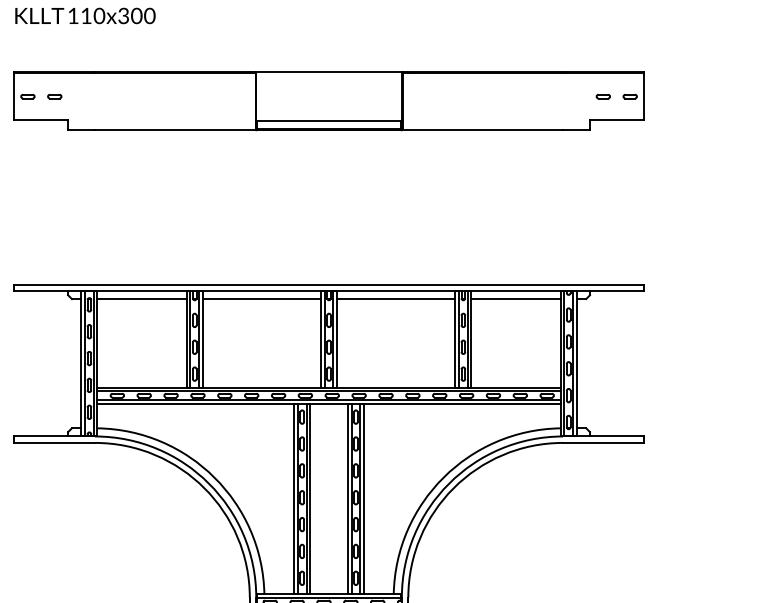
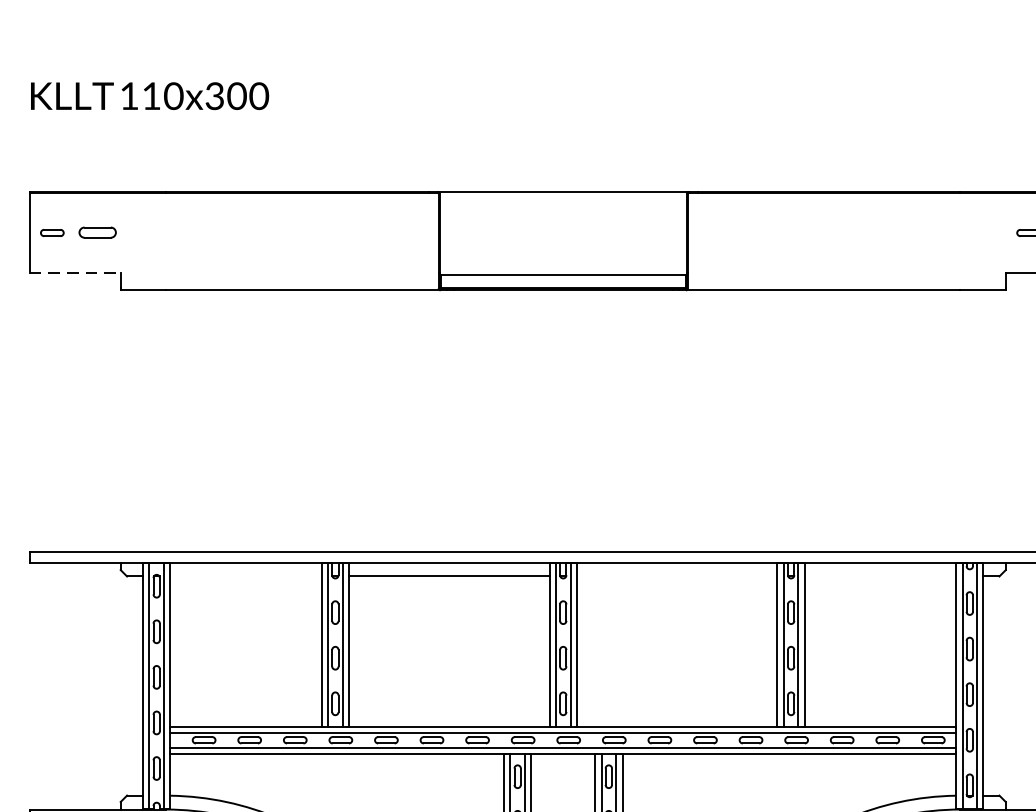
part: (54, 96) -> (97, 232), size x1.6
line: (41, 120) -> (75, 273), solid -> dashed
line: (141, 299) -> (245, 577), removed
line: (396, 299) -> (677, 577), removed
line: (515, 299) -> (879, 577), removed

